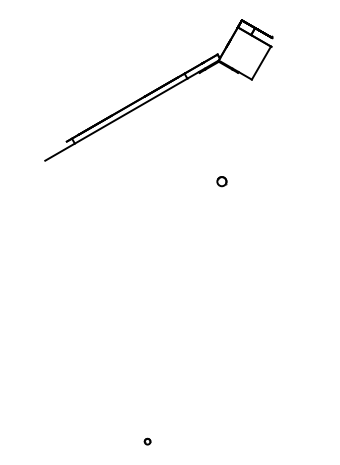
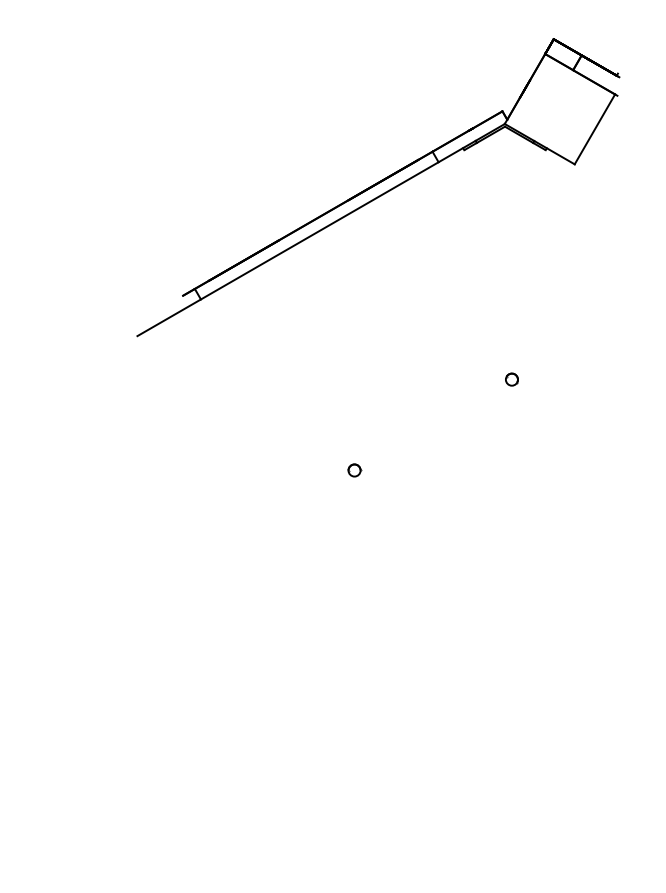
part: (222, 181) -> (512, 379), size x0.62
part: (147, 224) -> (354, 470), added

